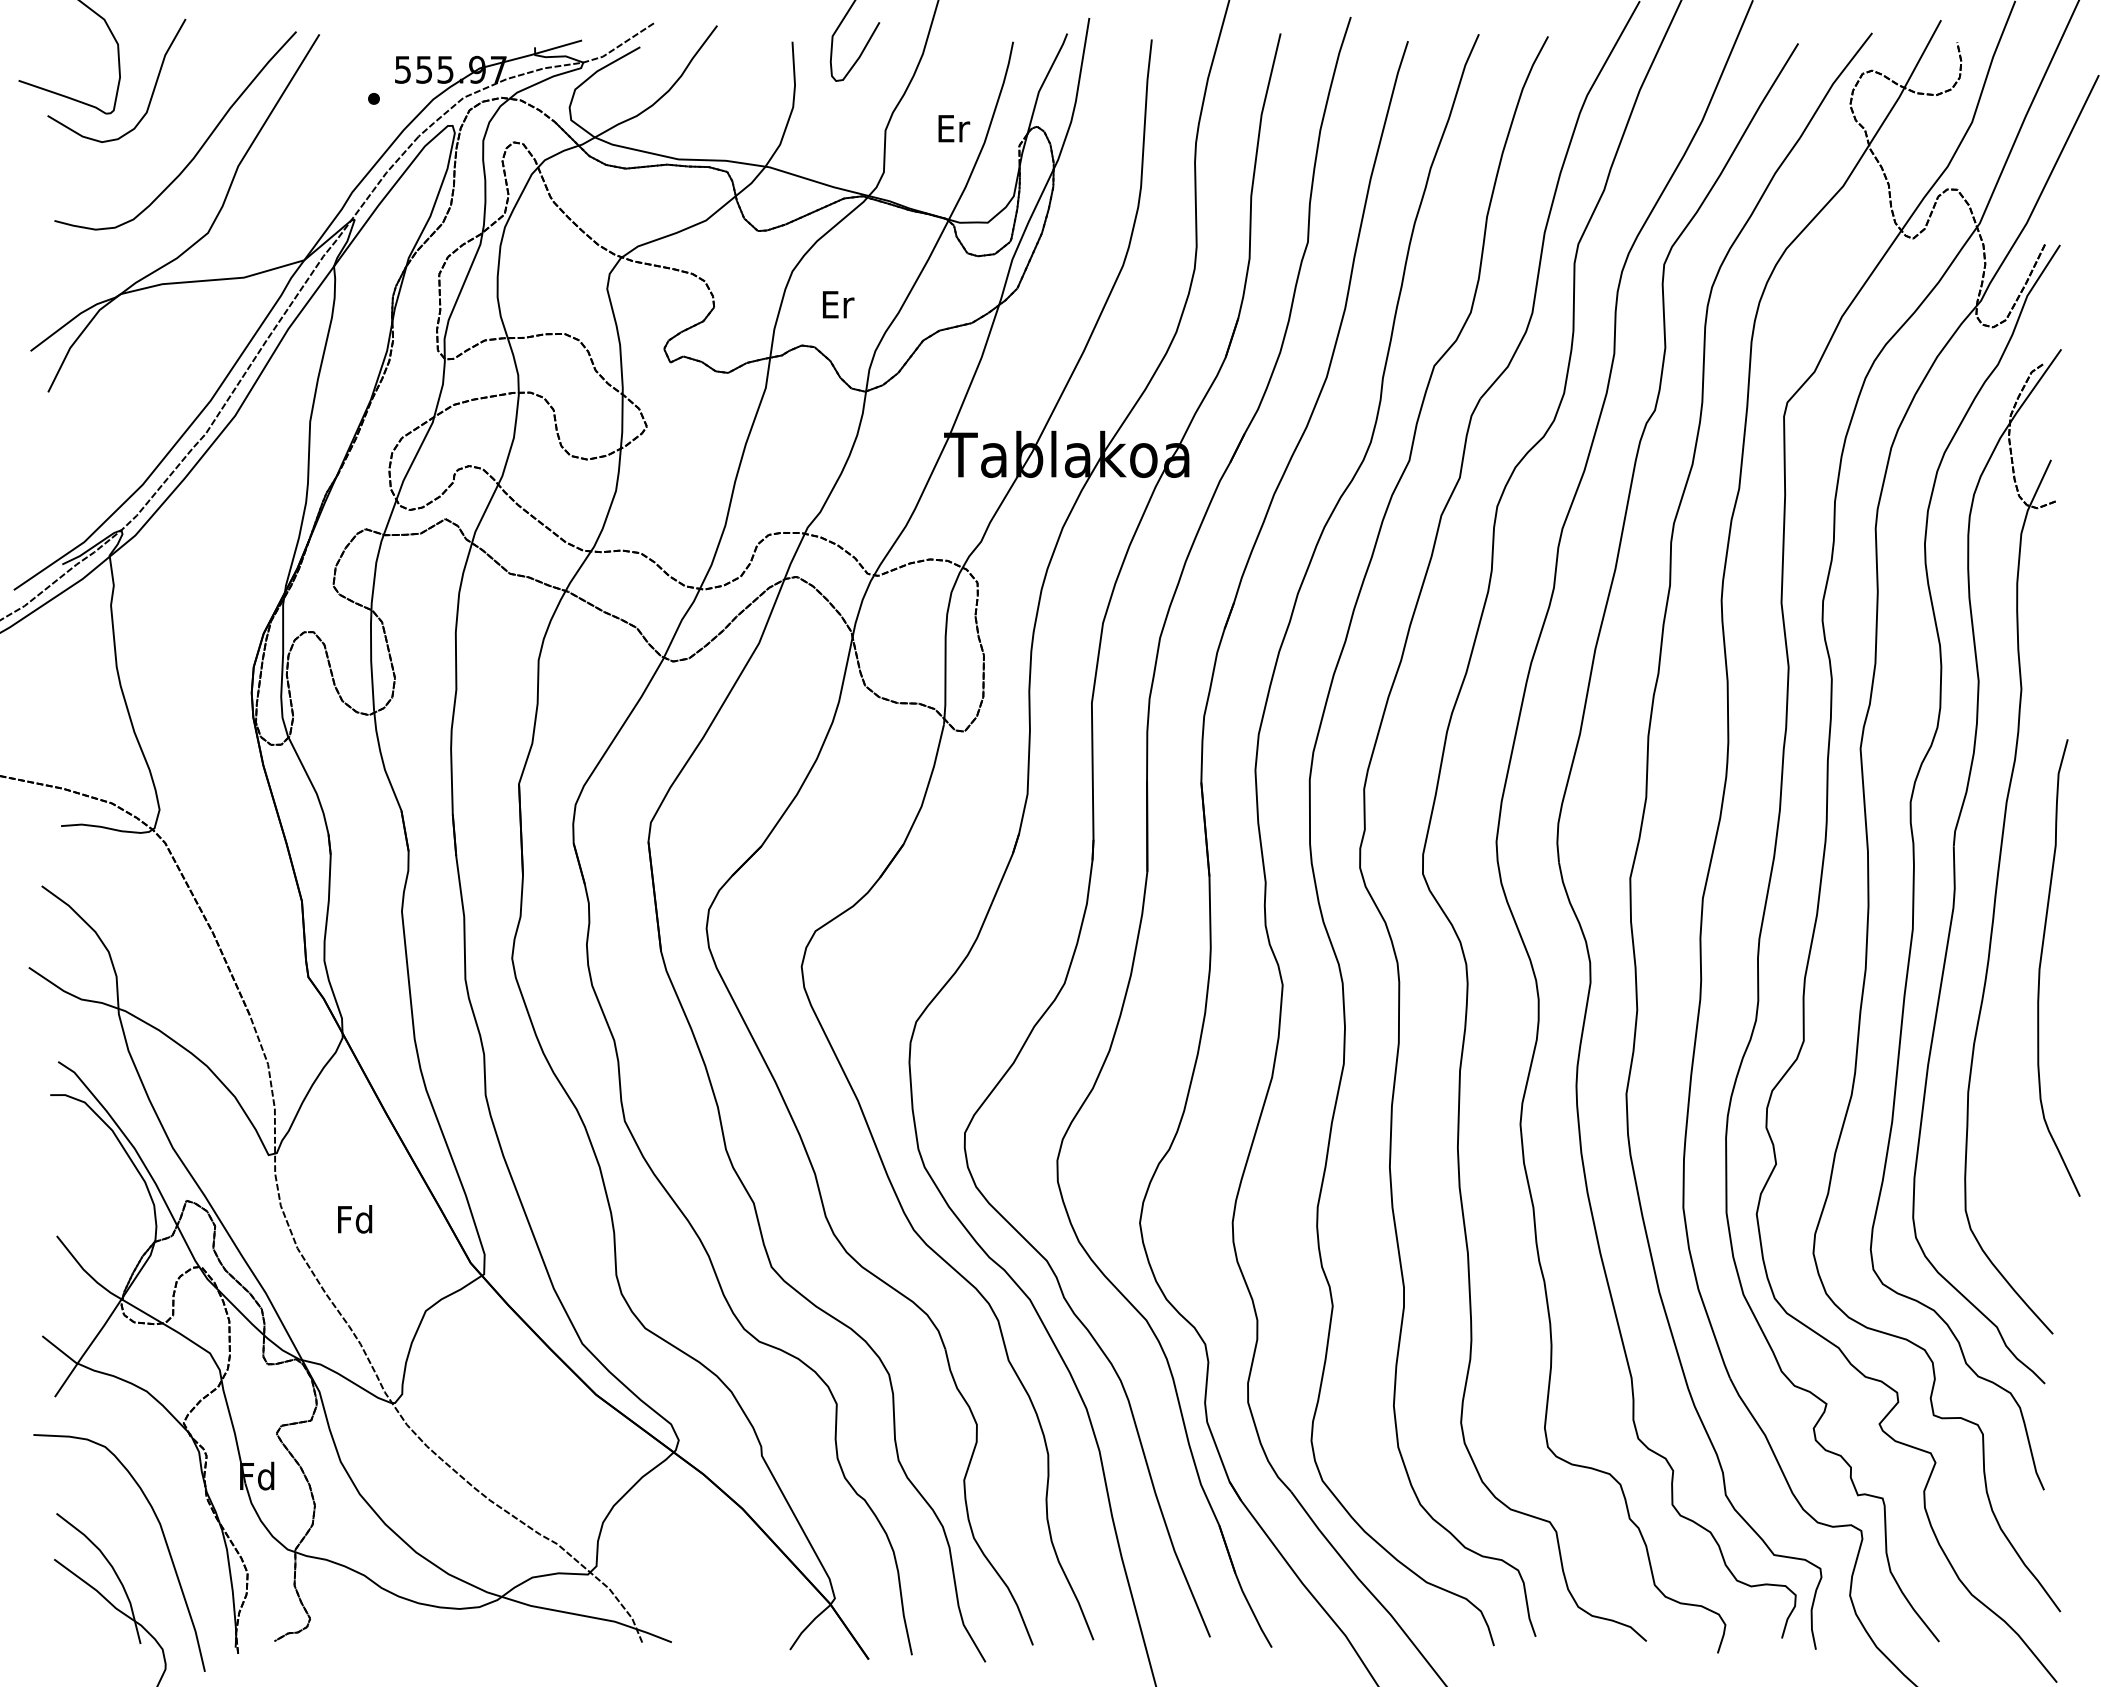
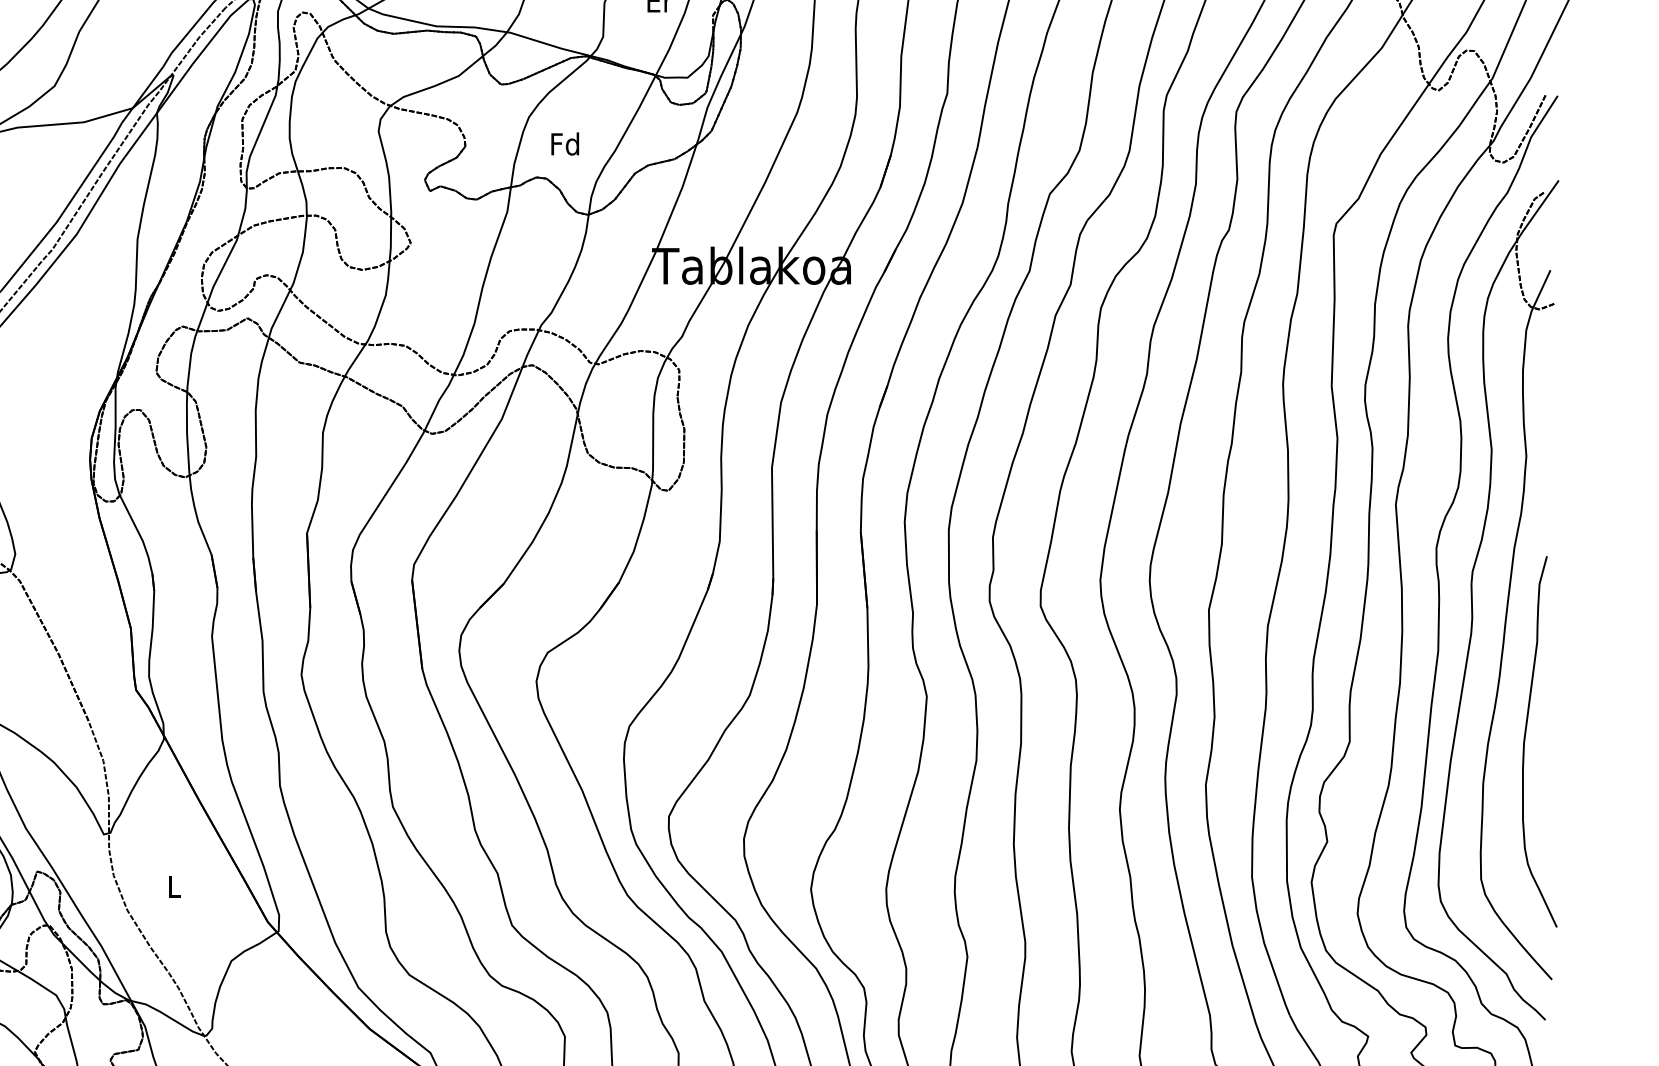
text: (837, 304) -> (565, 144), Er -> Fd
curve: (2041, 964) -> (1525, 739), moved
text: (355, 1219) -> (174, 886), Fd -> L

